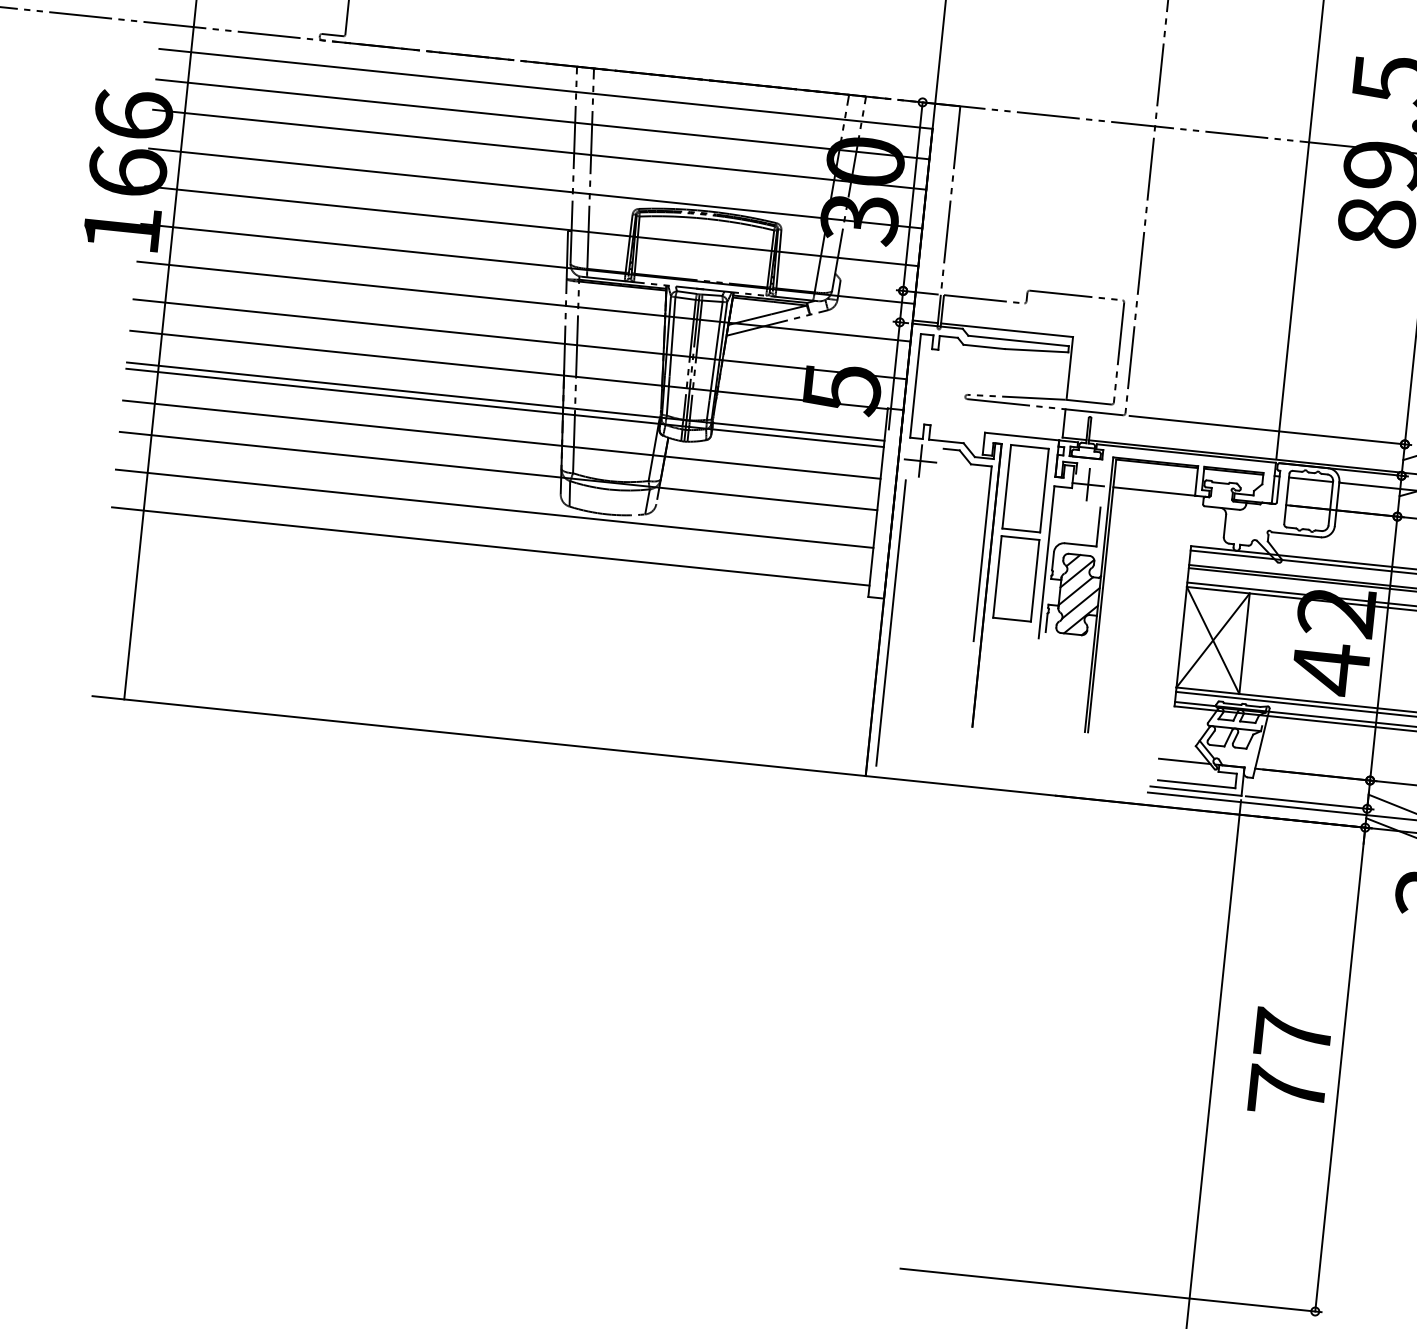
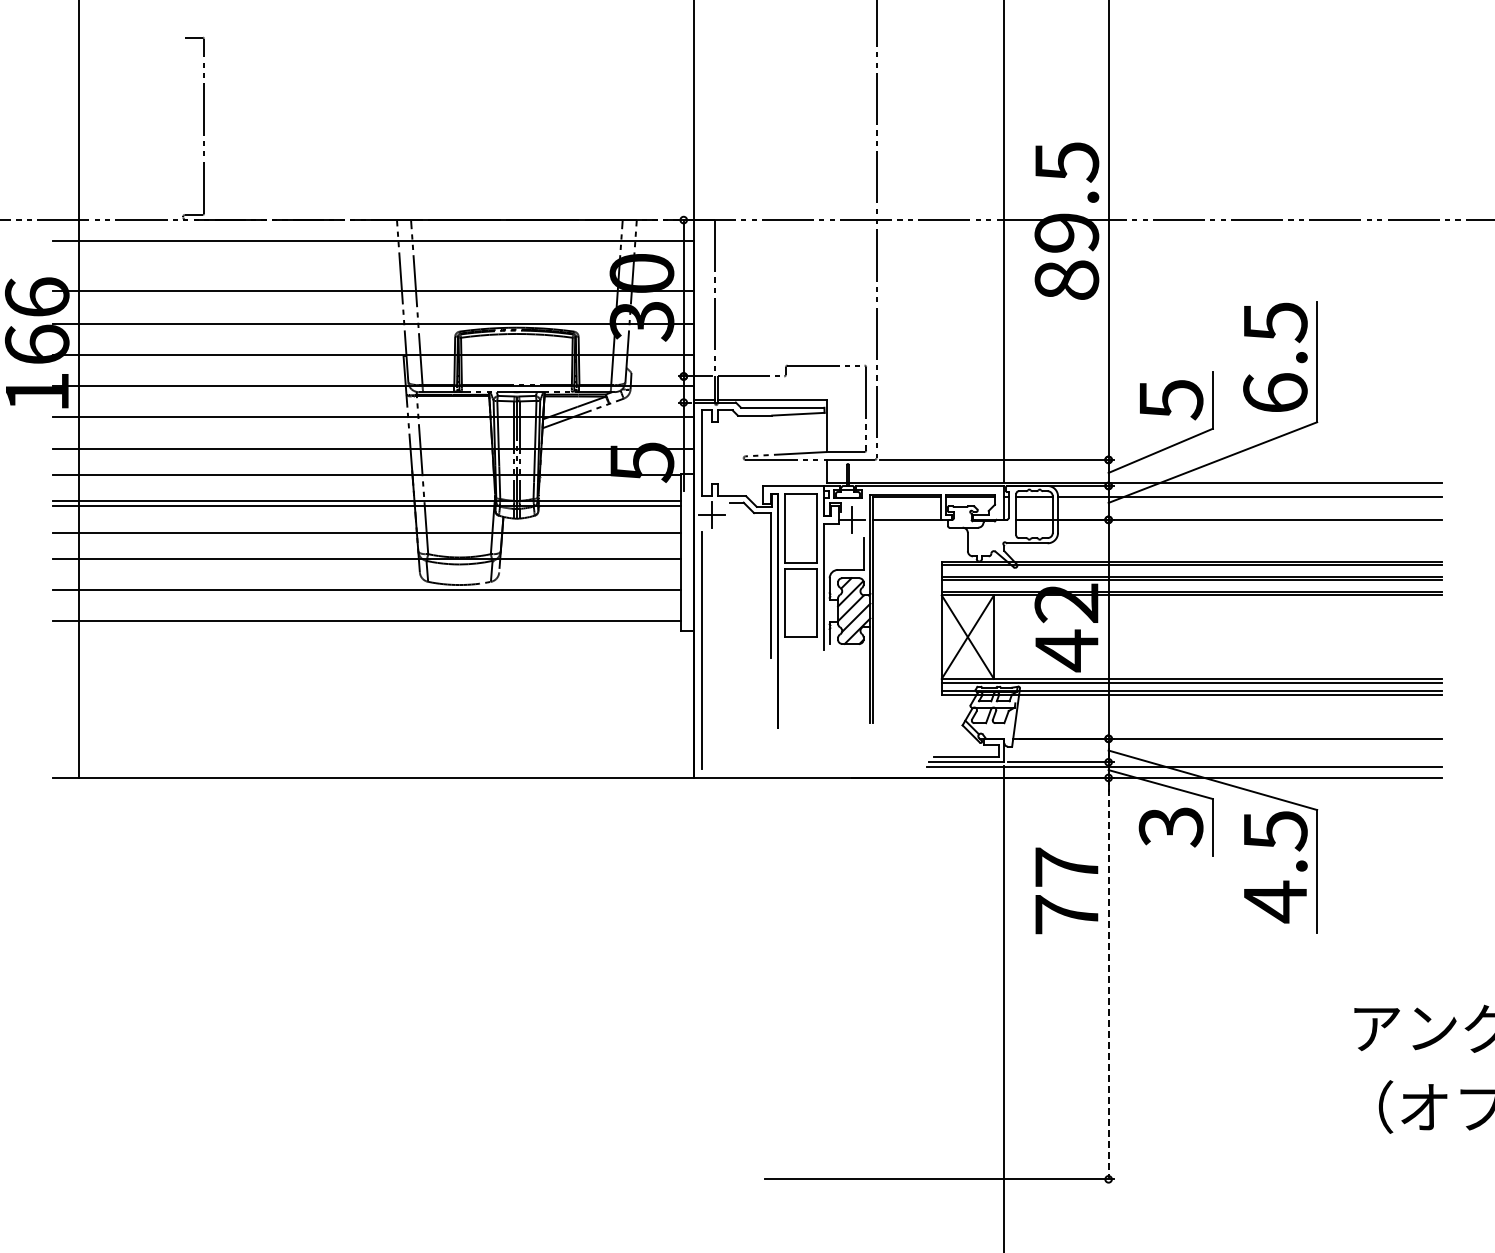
line: (542, 119) -> (373, 266), removed
line: (1184, 760) -> (954, 738), removed
text: (1289, 1061) -> (1066, 890), moved
line: (1340, 1069) -> (1108, 978), solid -> dashed

